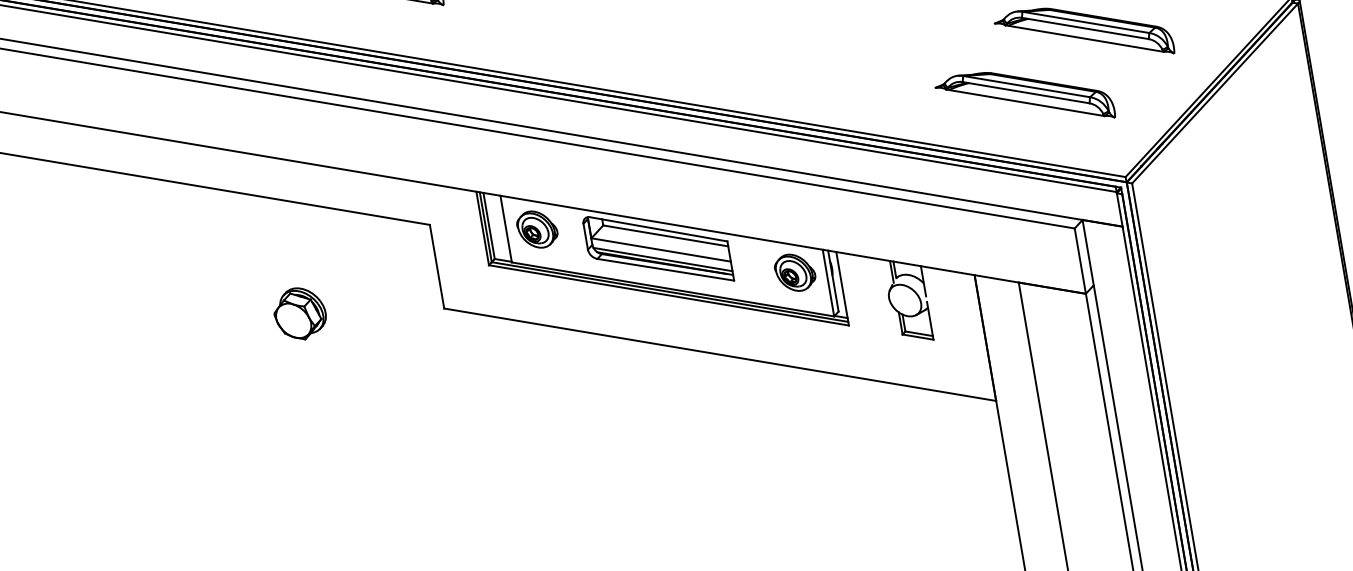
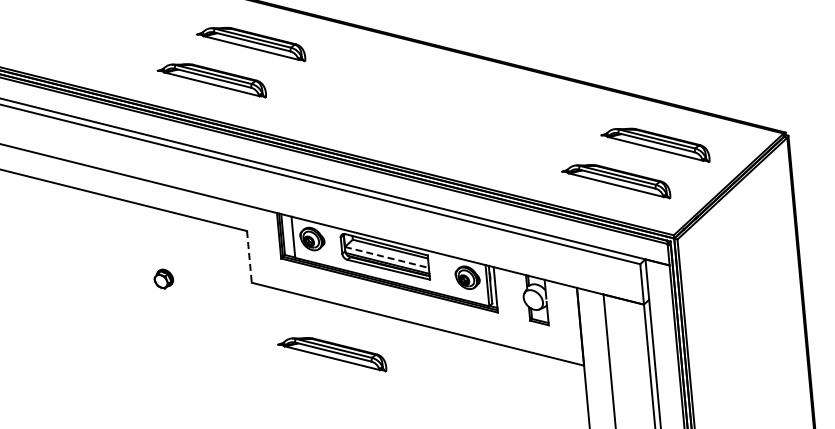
line: (662, 249) -> (387, 257), solid -> dashed
line: (437, 266) -> (249, 256), solid -> dashed
part: (299, 312) -> (163, 278), size x0.6
part: (584, 414) -> (332, 354), added

